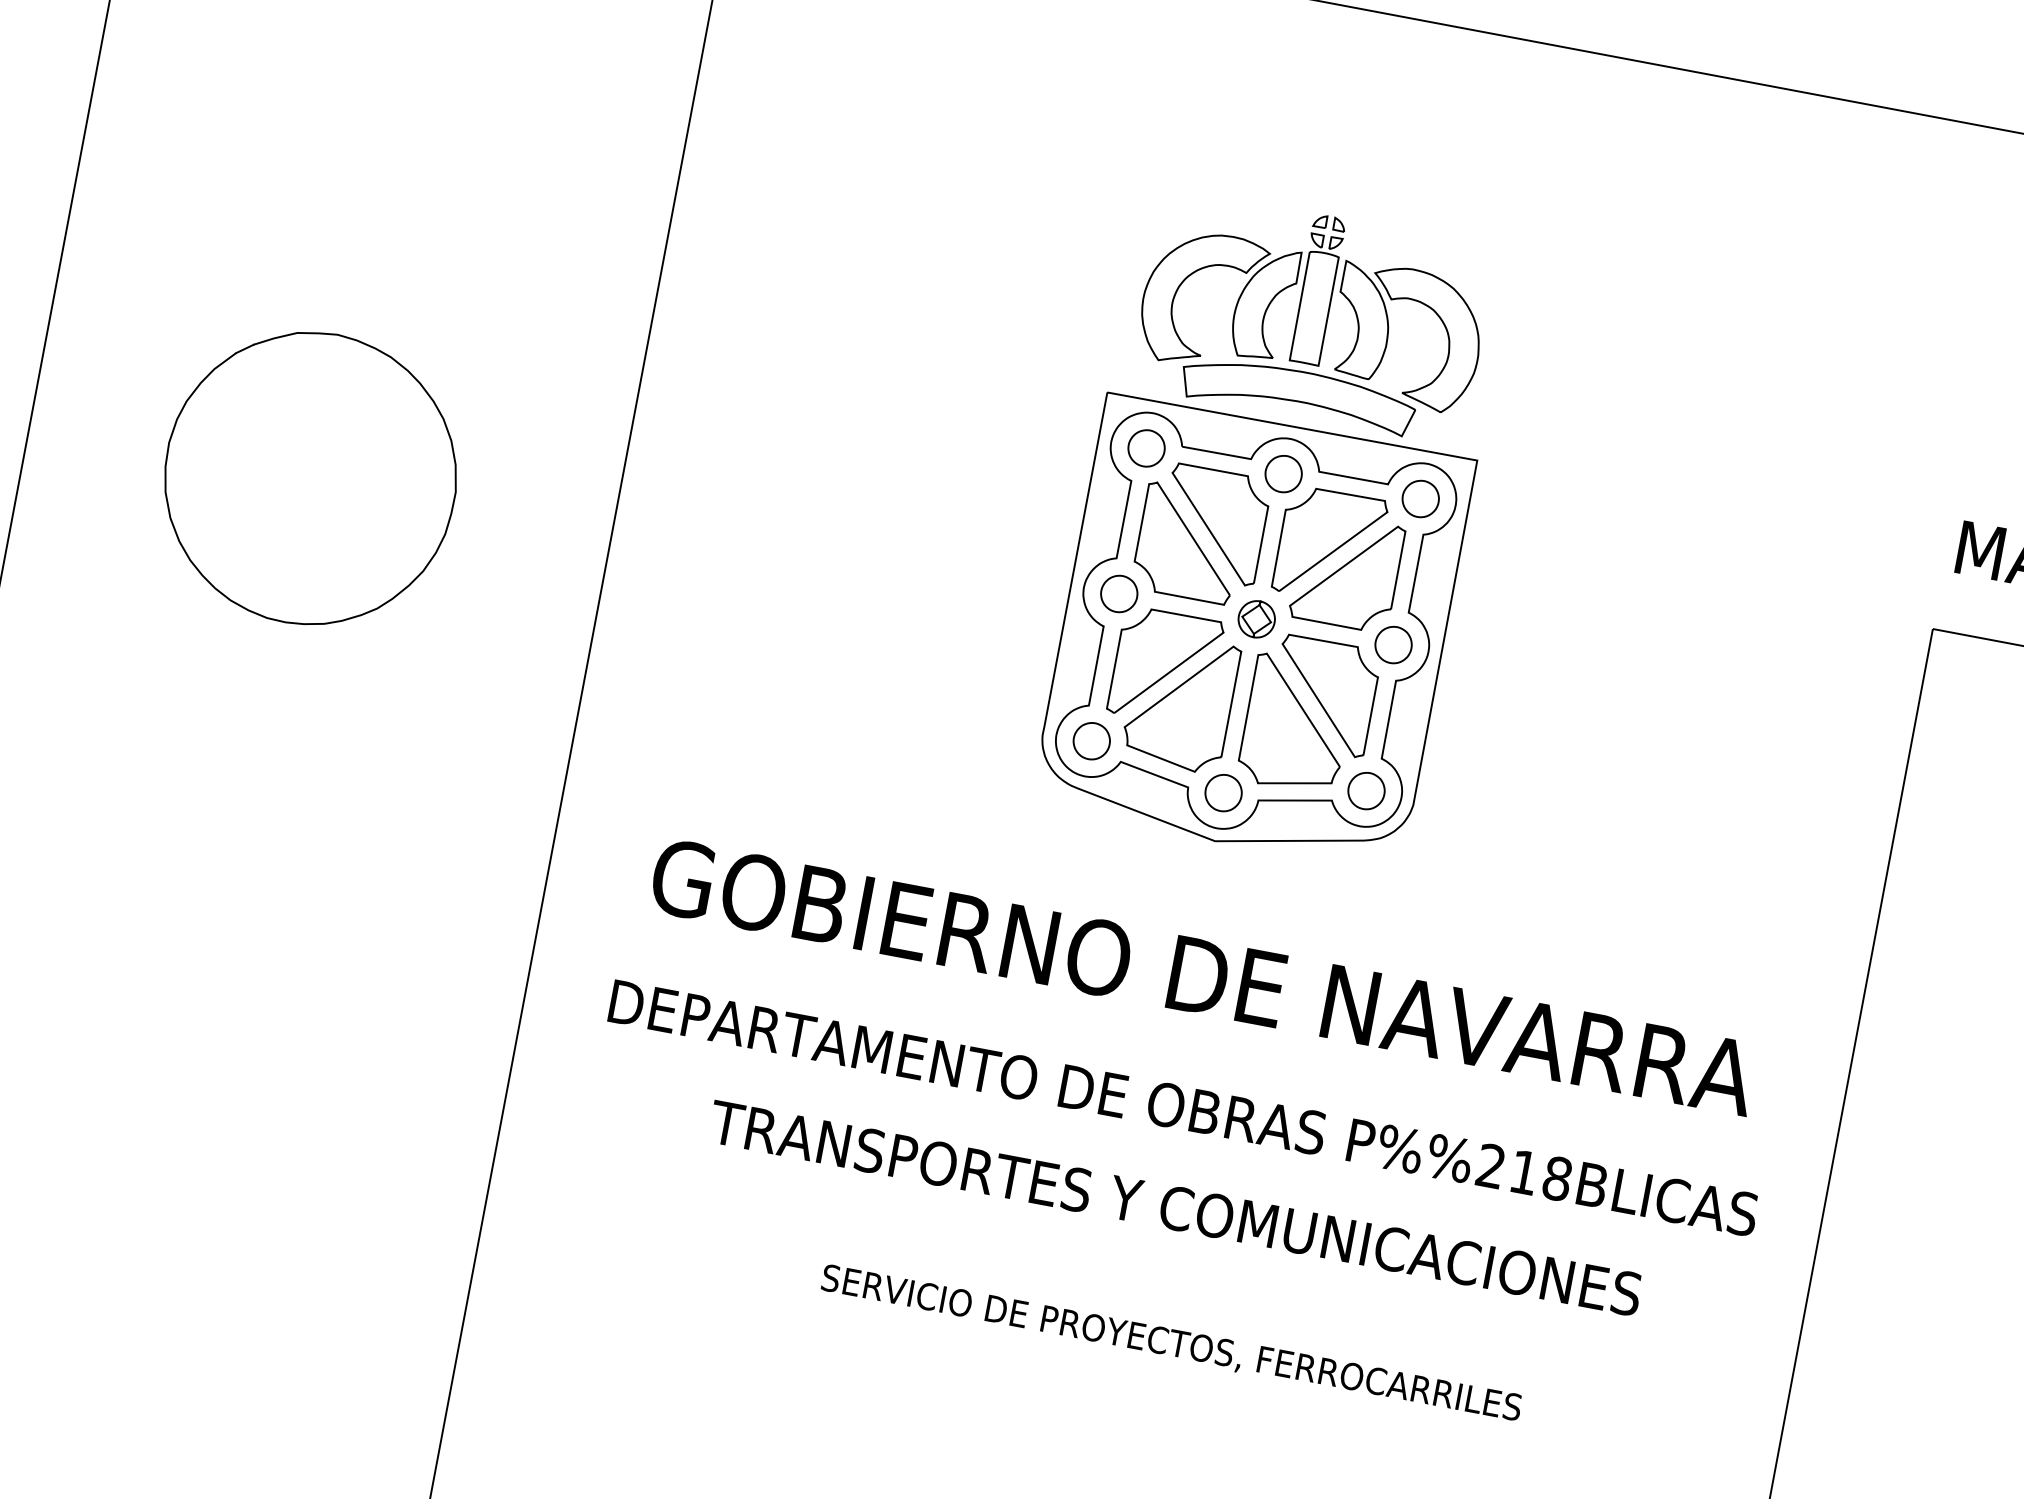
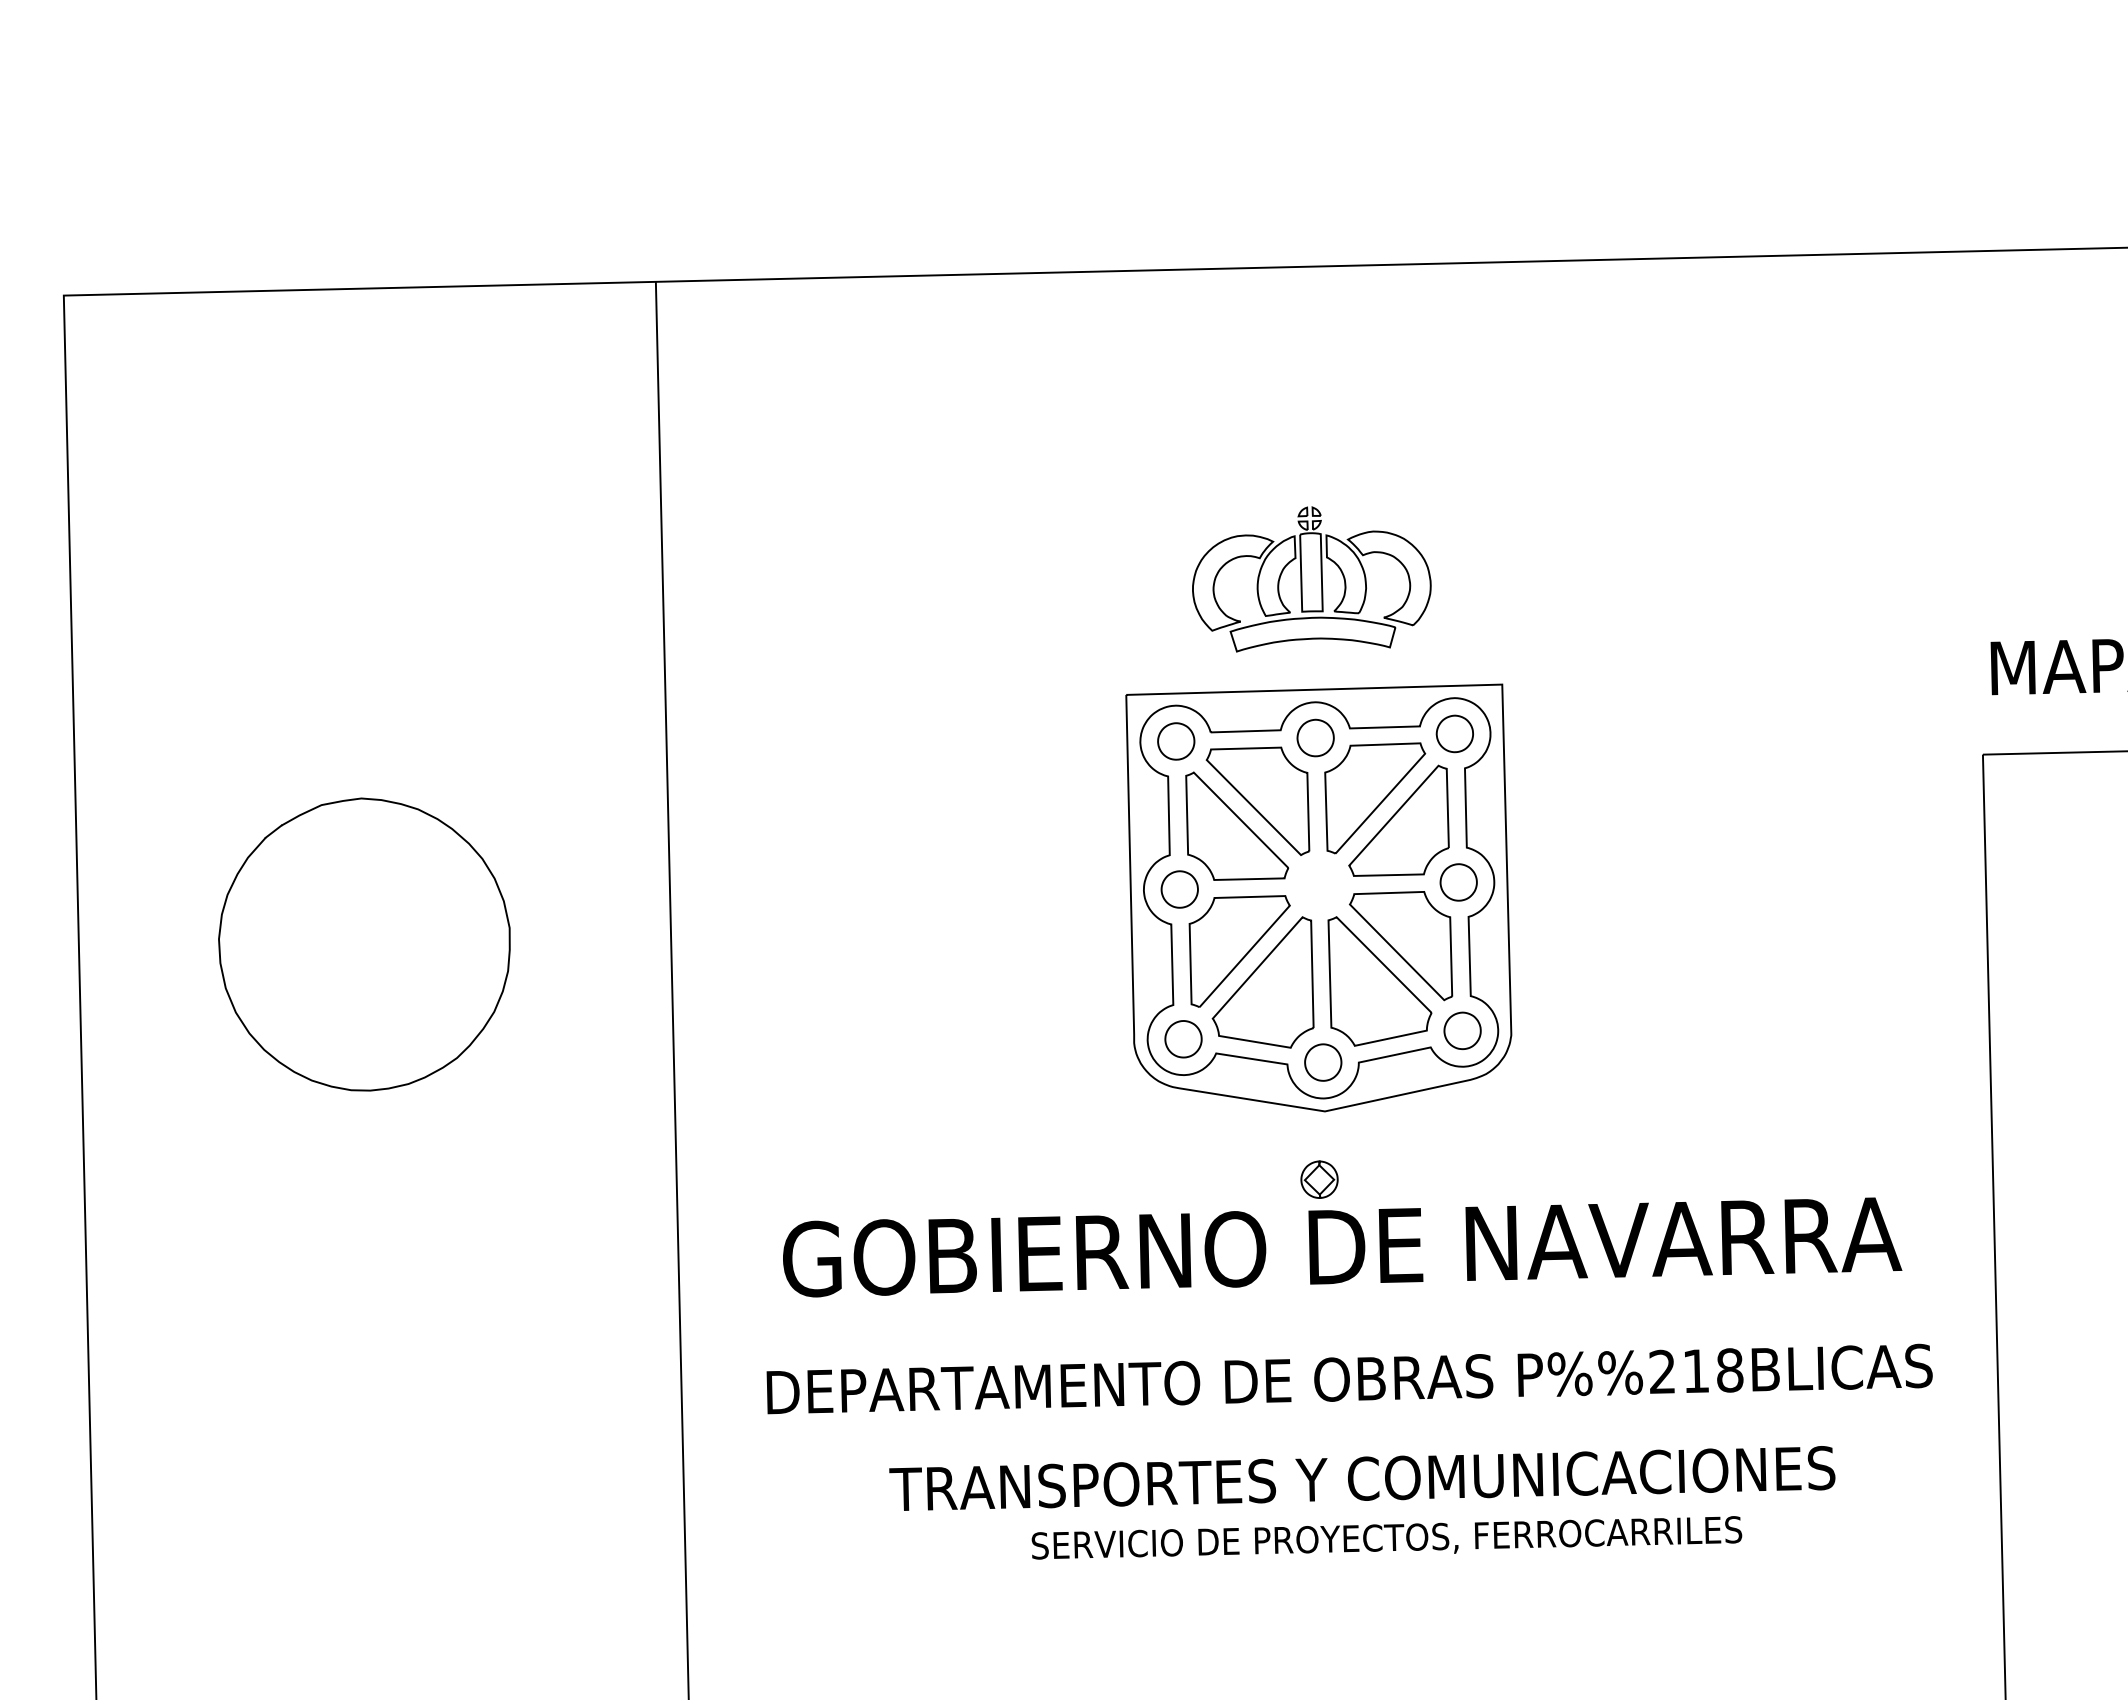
part: (1312, 318) -> (1311, 579), size x0.7
part: (1256, 619) -> (1319, 1179), moved
text: (1171, 1342) -> (1386, 1537), moved

